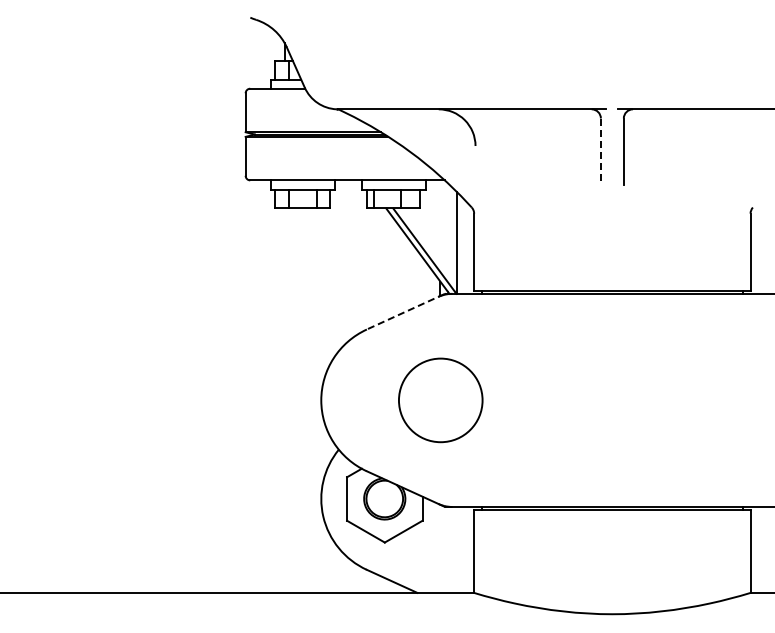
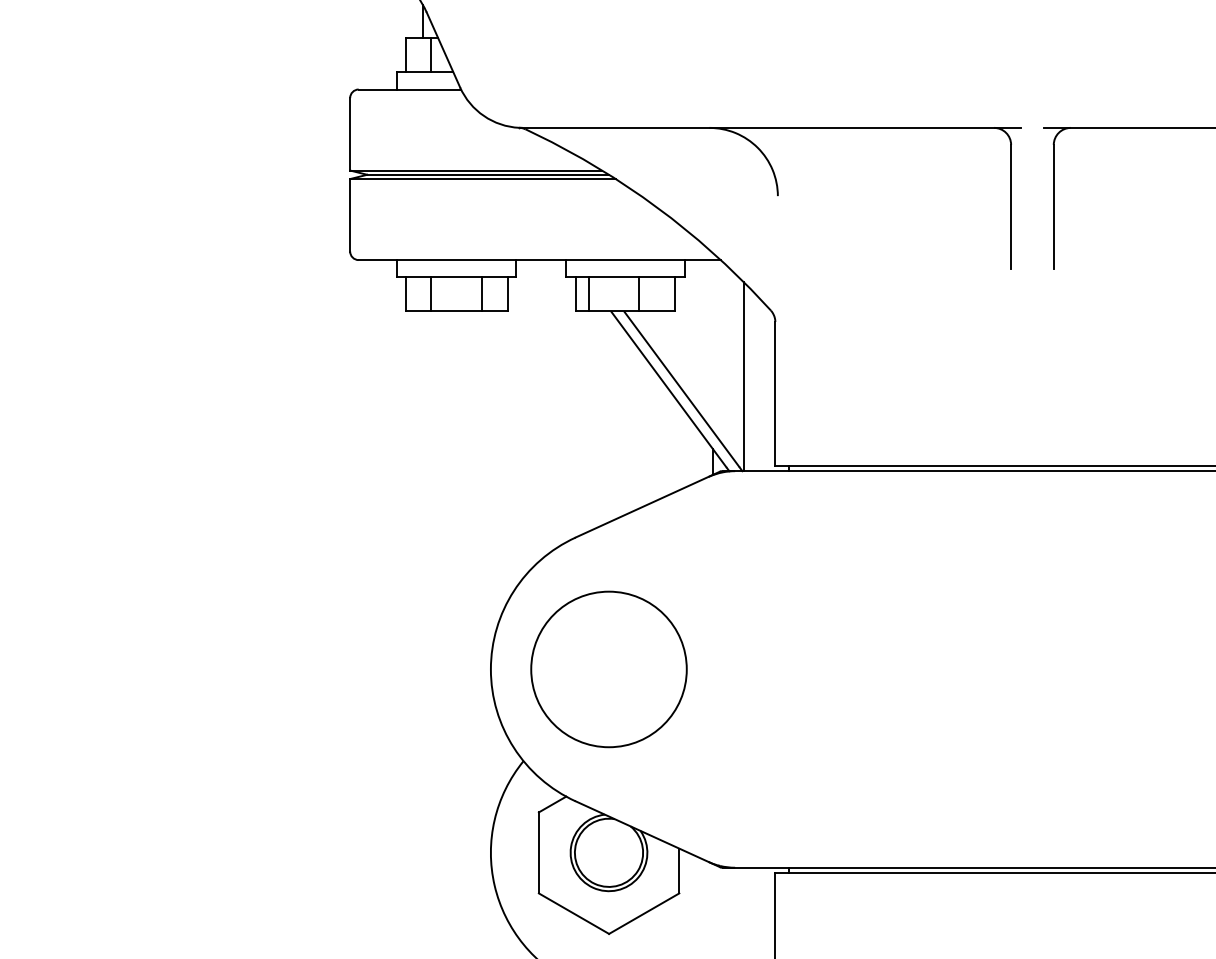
line: (600, 152) -> (1010, 208), dashed -> solid
line: (405, 311) -> (647, 504), dashed -> solid
circle: (440, 400) -> (608, 669), moved

